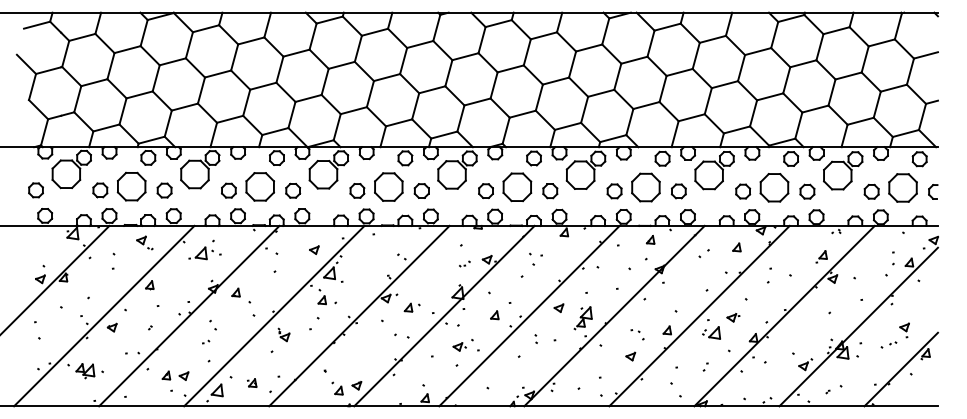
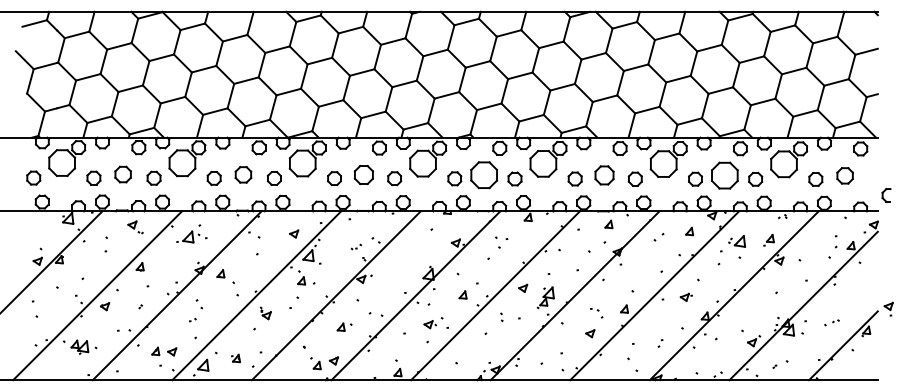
part: (131, 186) -> (123, 174), size x0.6
part: (259, 186) -> (242, 174), size x0.6
part: (388, 186) -> (363, 174), size x0.7
part: (645, 187) -> (604, 175), size x0.7
part: (902, 187) -> (844, 175), size x0.6
part: (933, 191) -> (886, 195), moved
part: (464, 263) -> (356, 246), moved
part: (411, 307) -> (343, 327), moved
part: (904, 330) -> (888, 309), moved
part: (711, 332) -> (737, 240), moved

